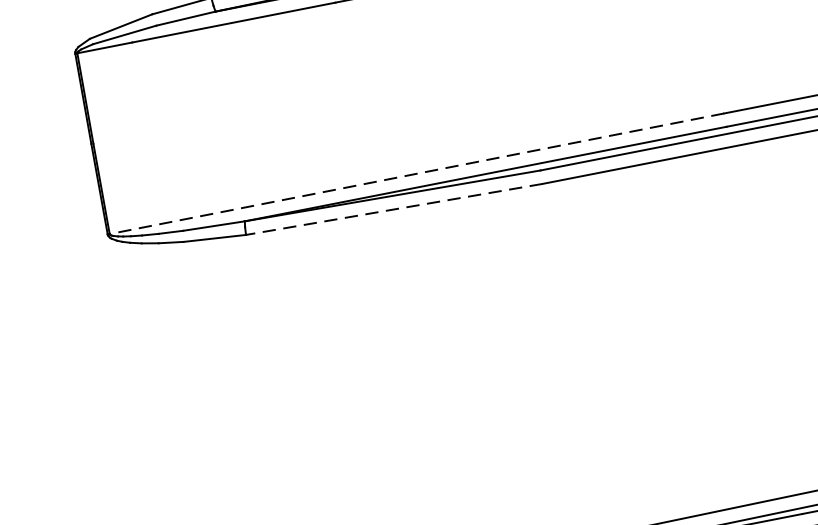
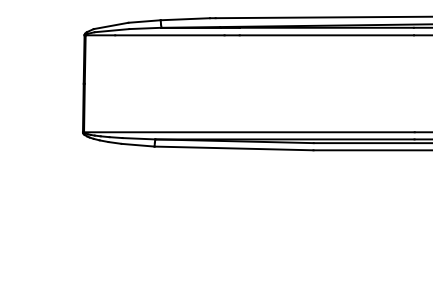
line: (415, 174) -> (248, 132), dashed -> solid
line: (393, 209) -> (233, 148), dashed -> solid

